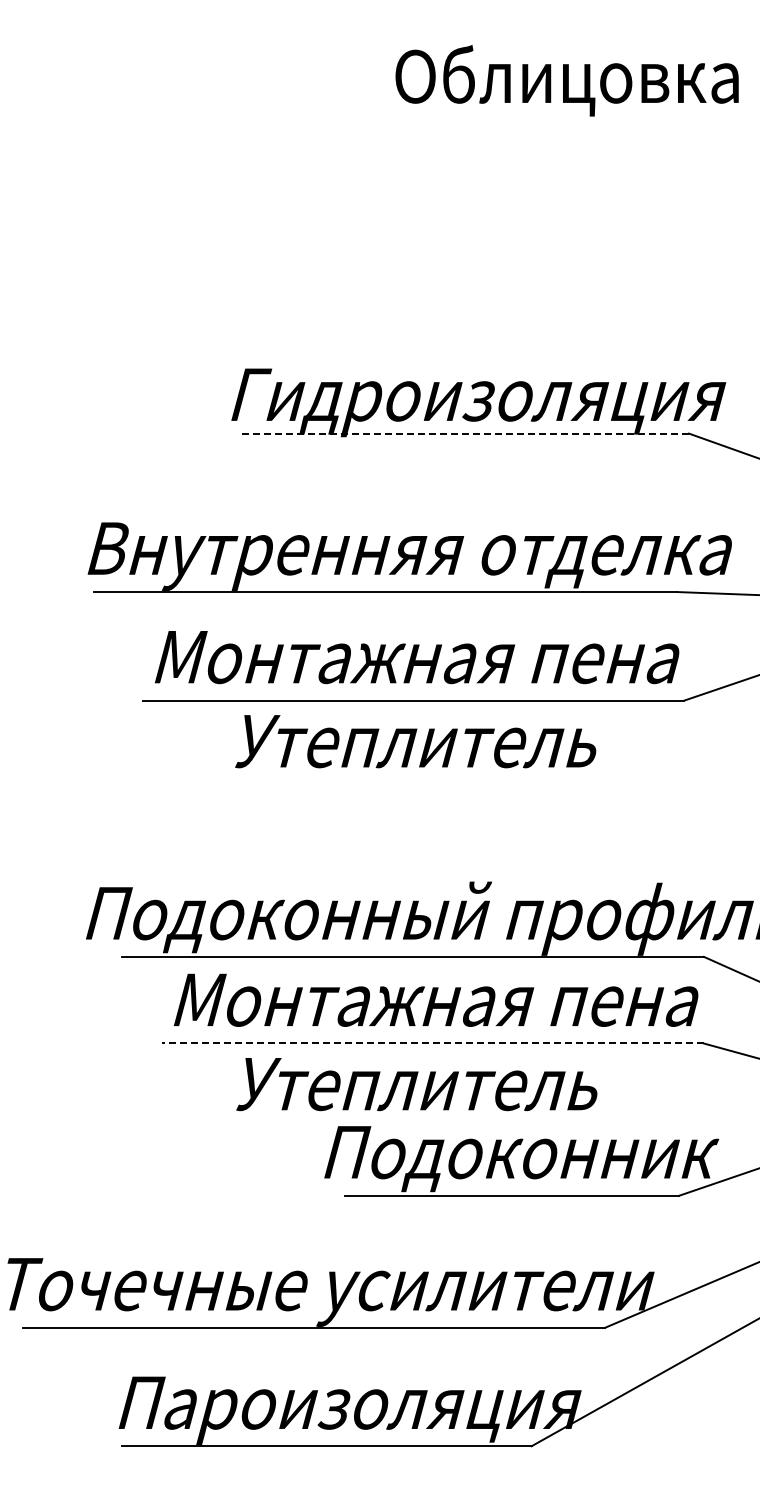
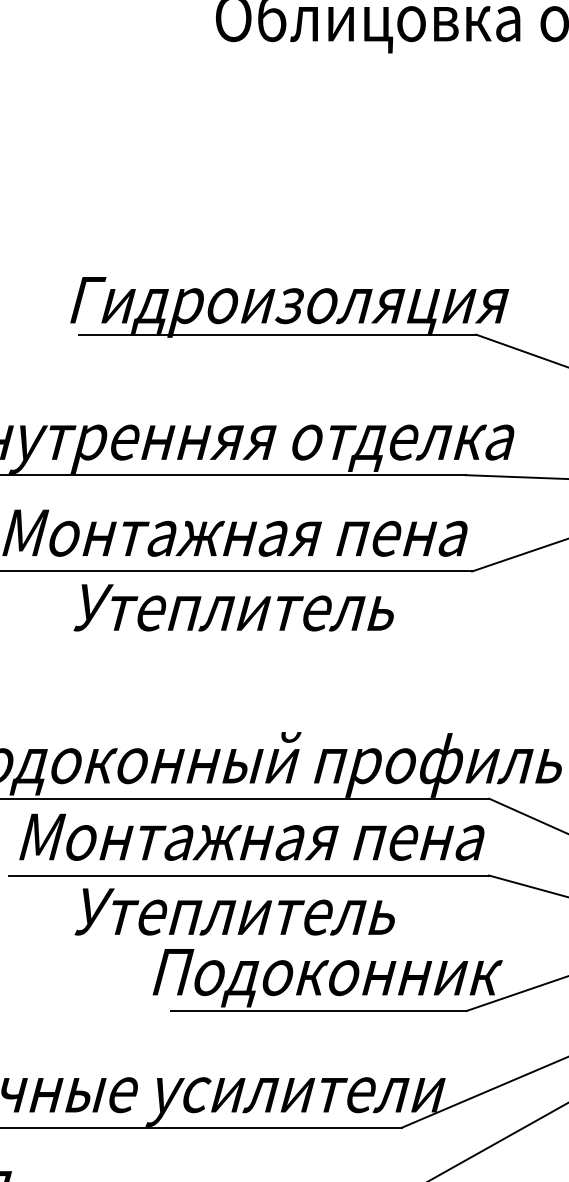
line: (465, 433) -> (277, 334), dashed -> solid
line: (432, 1043) -> (248, 875), dashed -> solid

